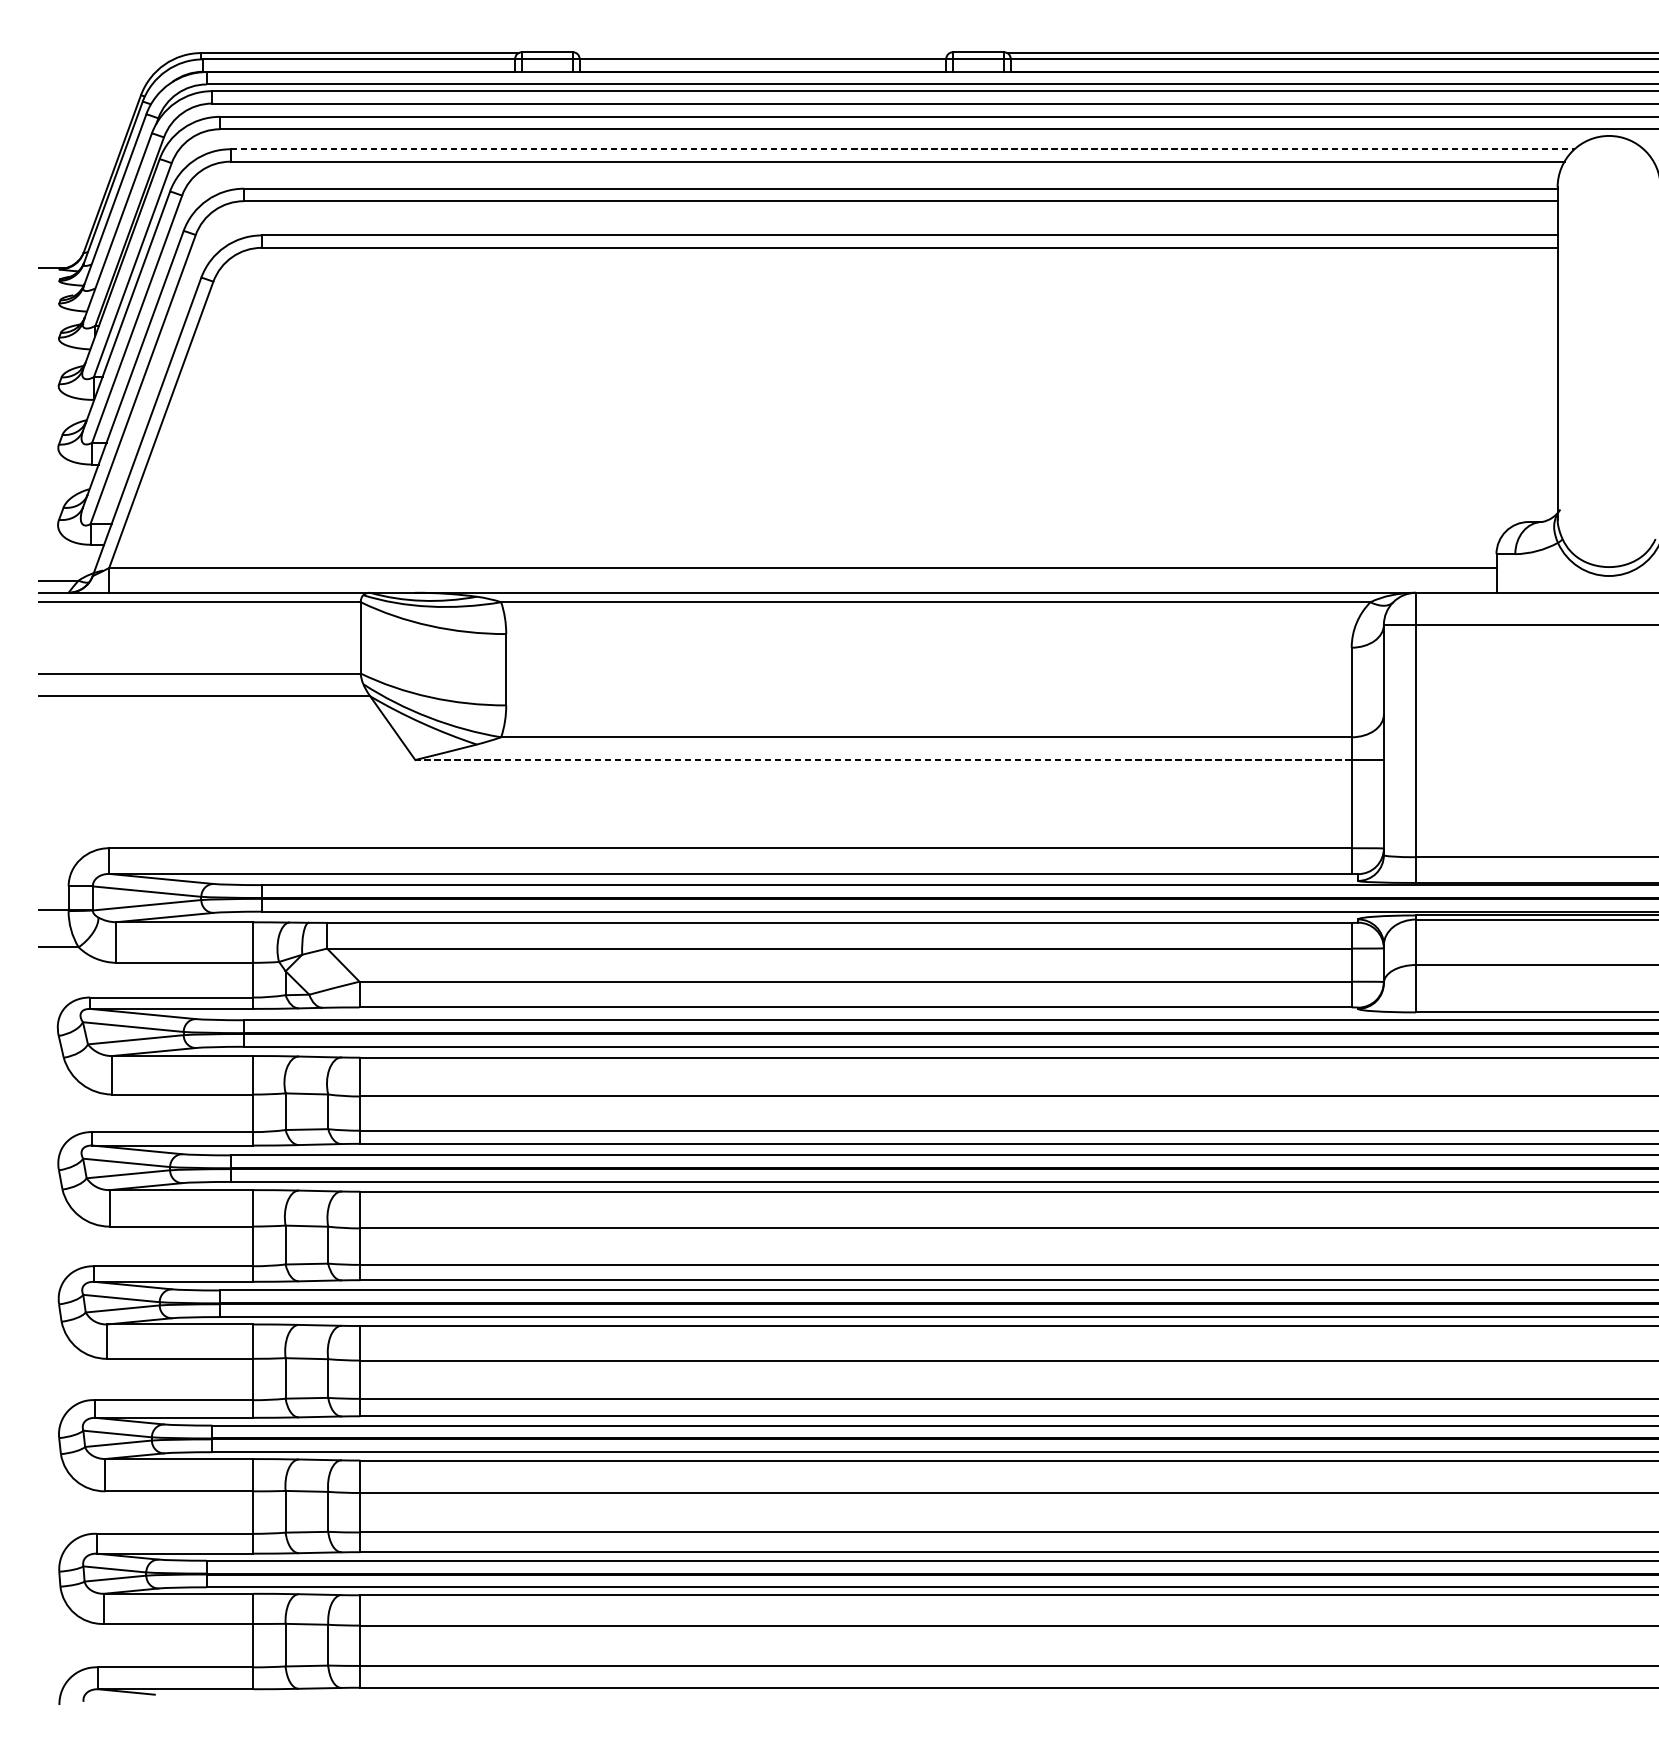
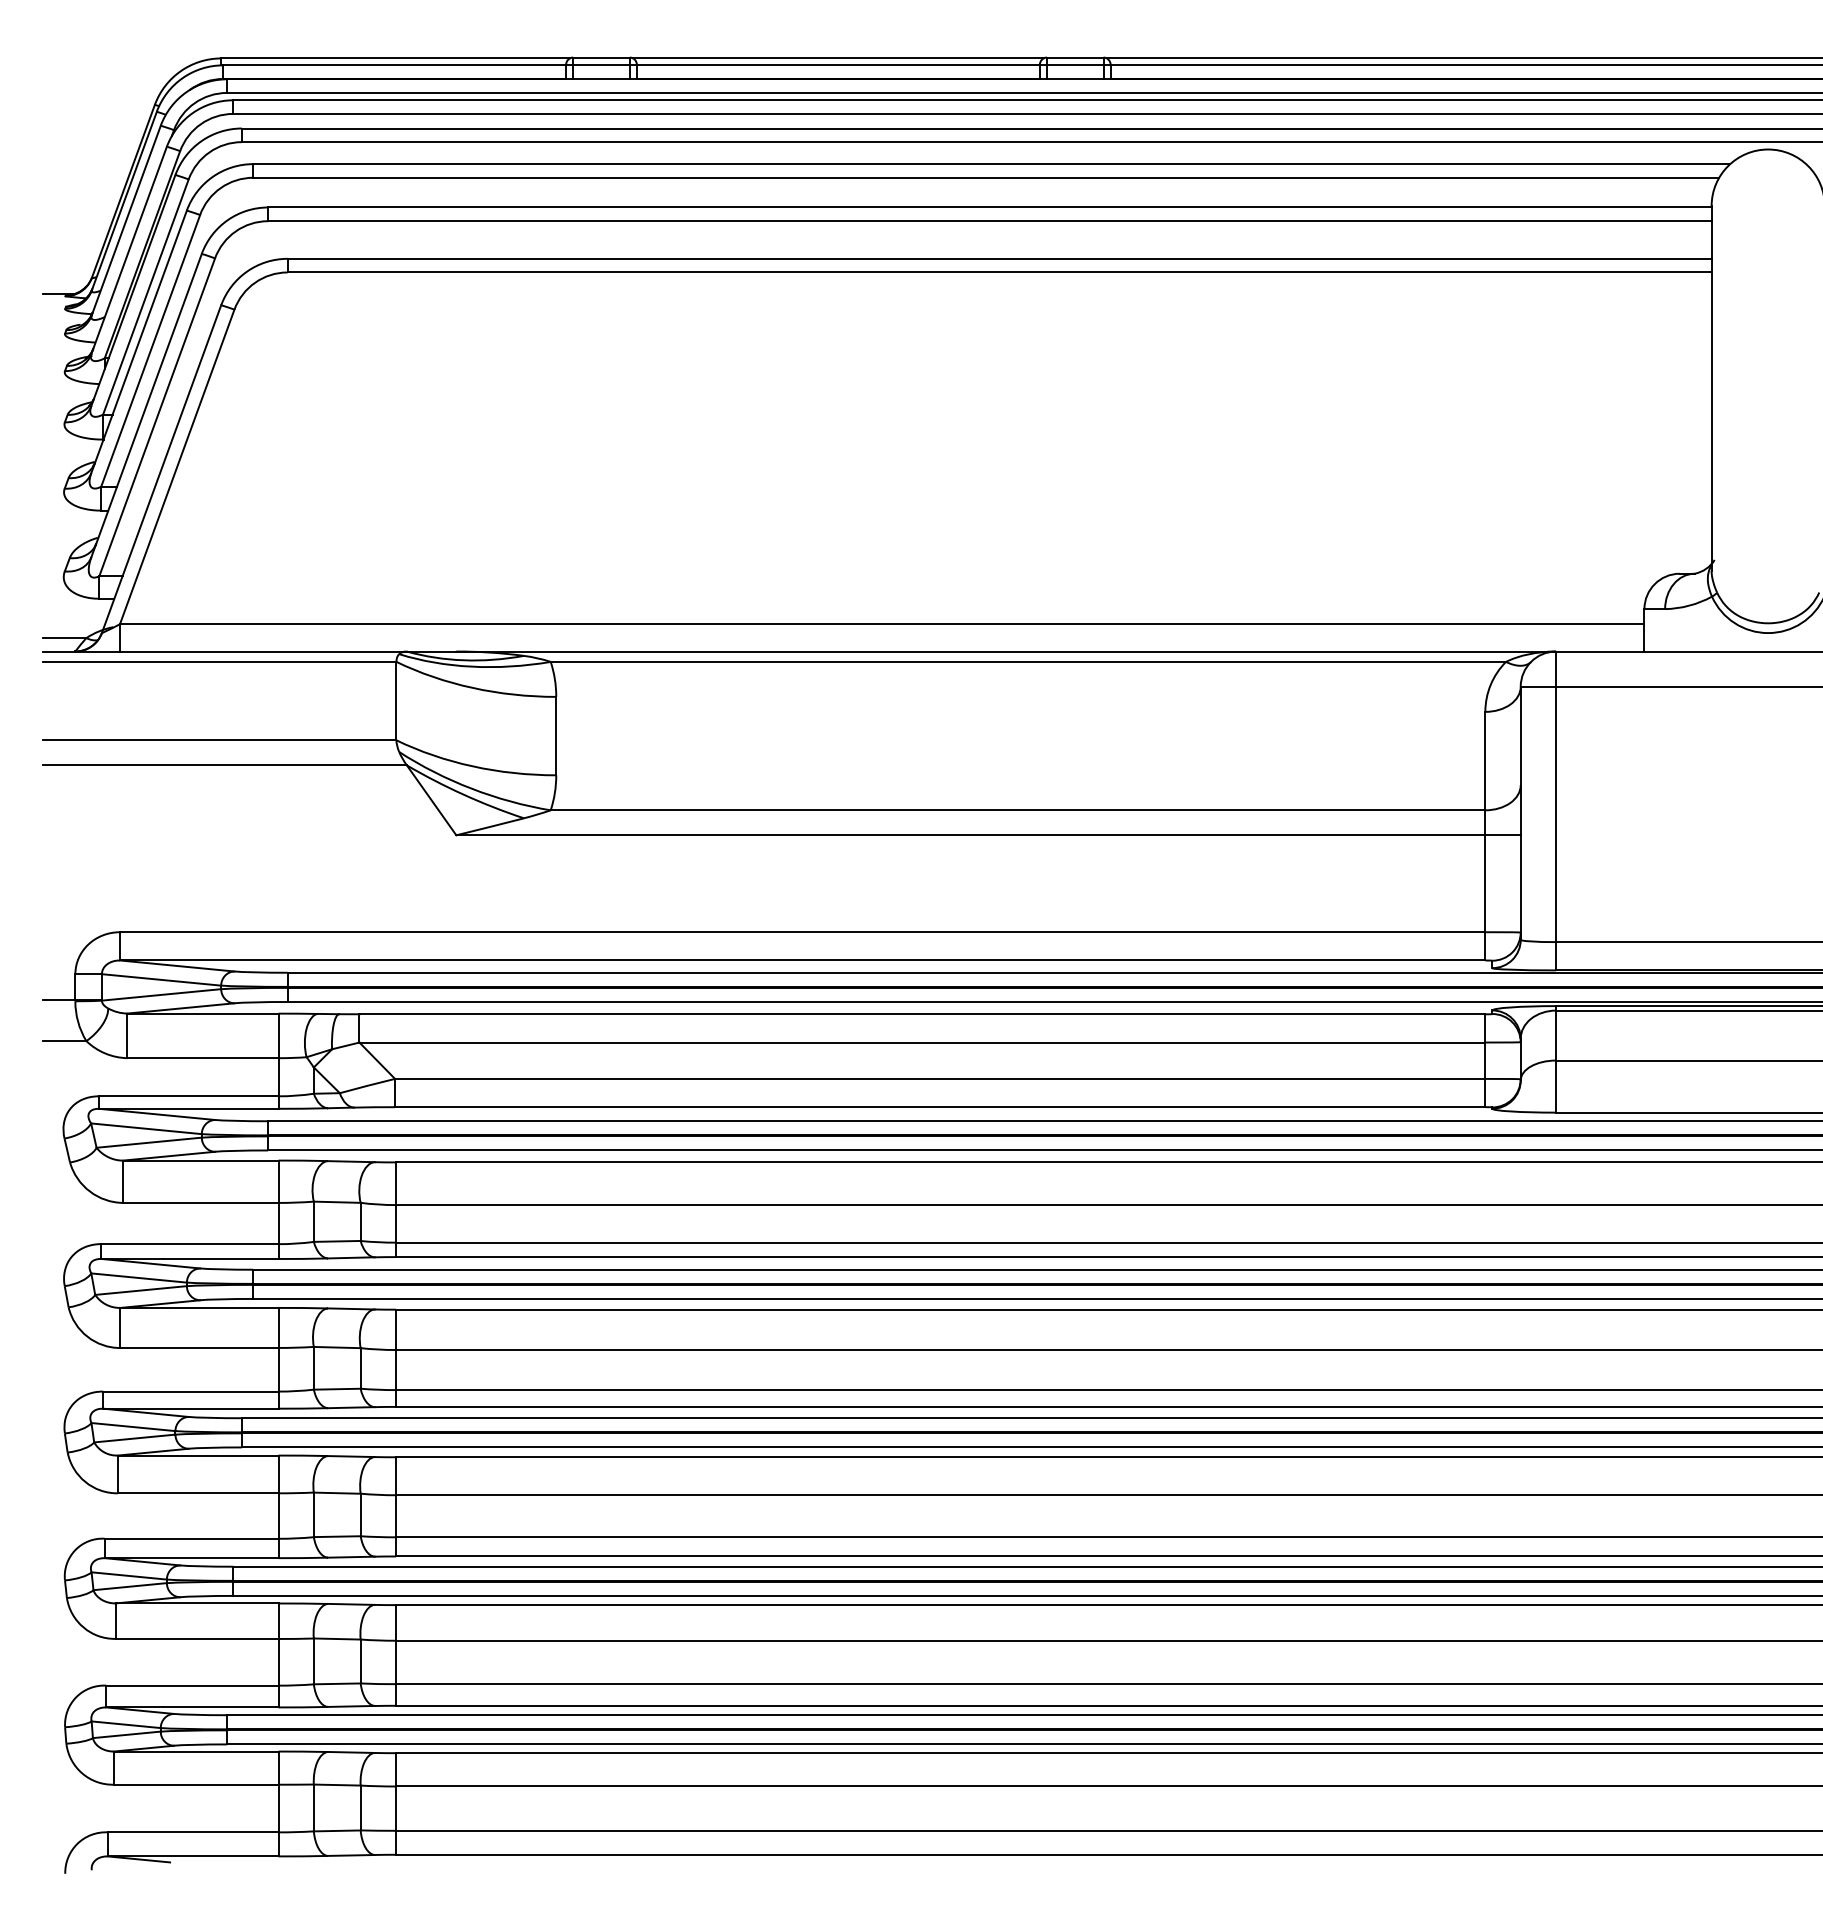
line: (763, 53) -> (838, 58), added
line: (903, 149) -> (992, 164), dashed -> solid
line: (883, 760) -> (970, 835), dashed -> solid

